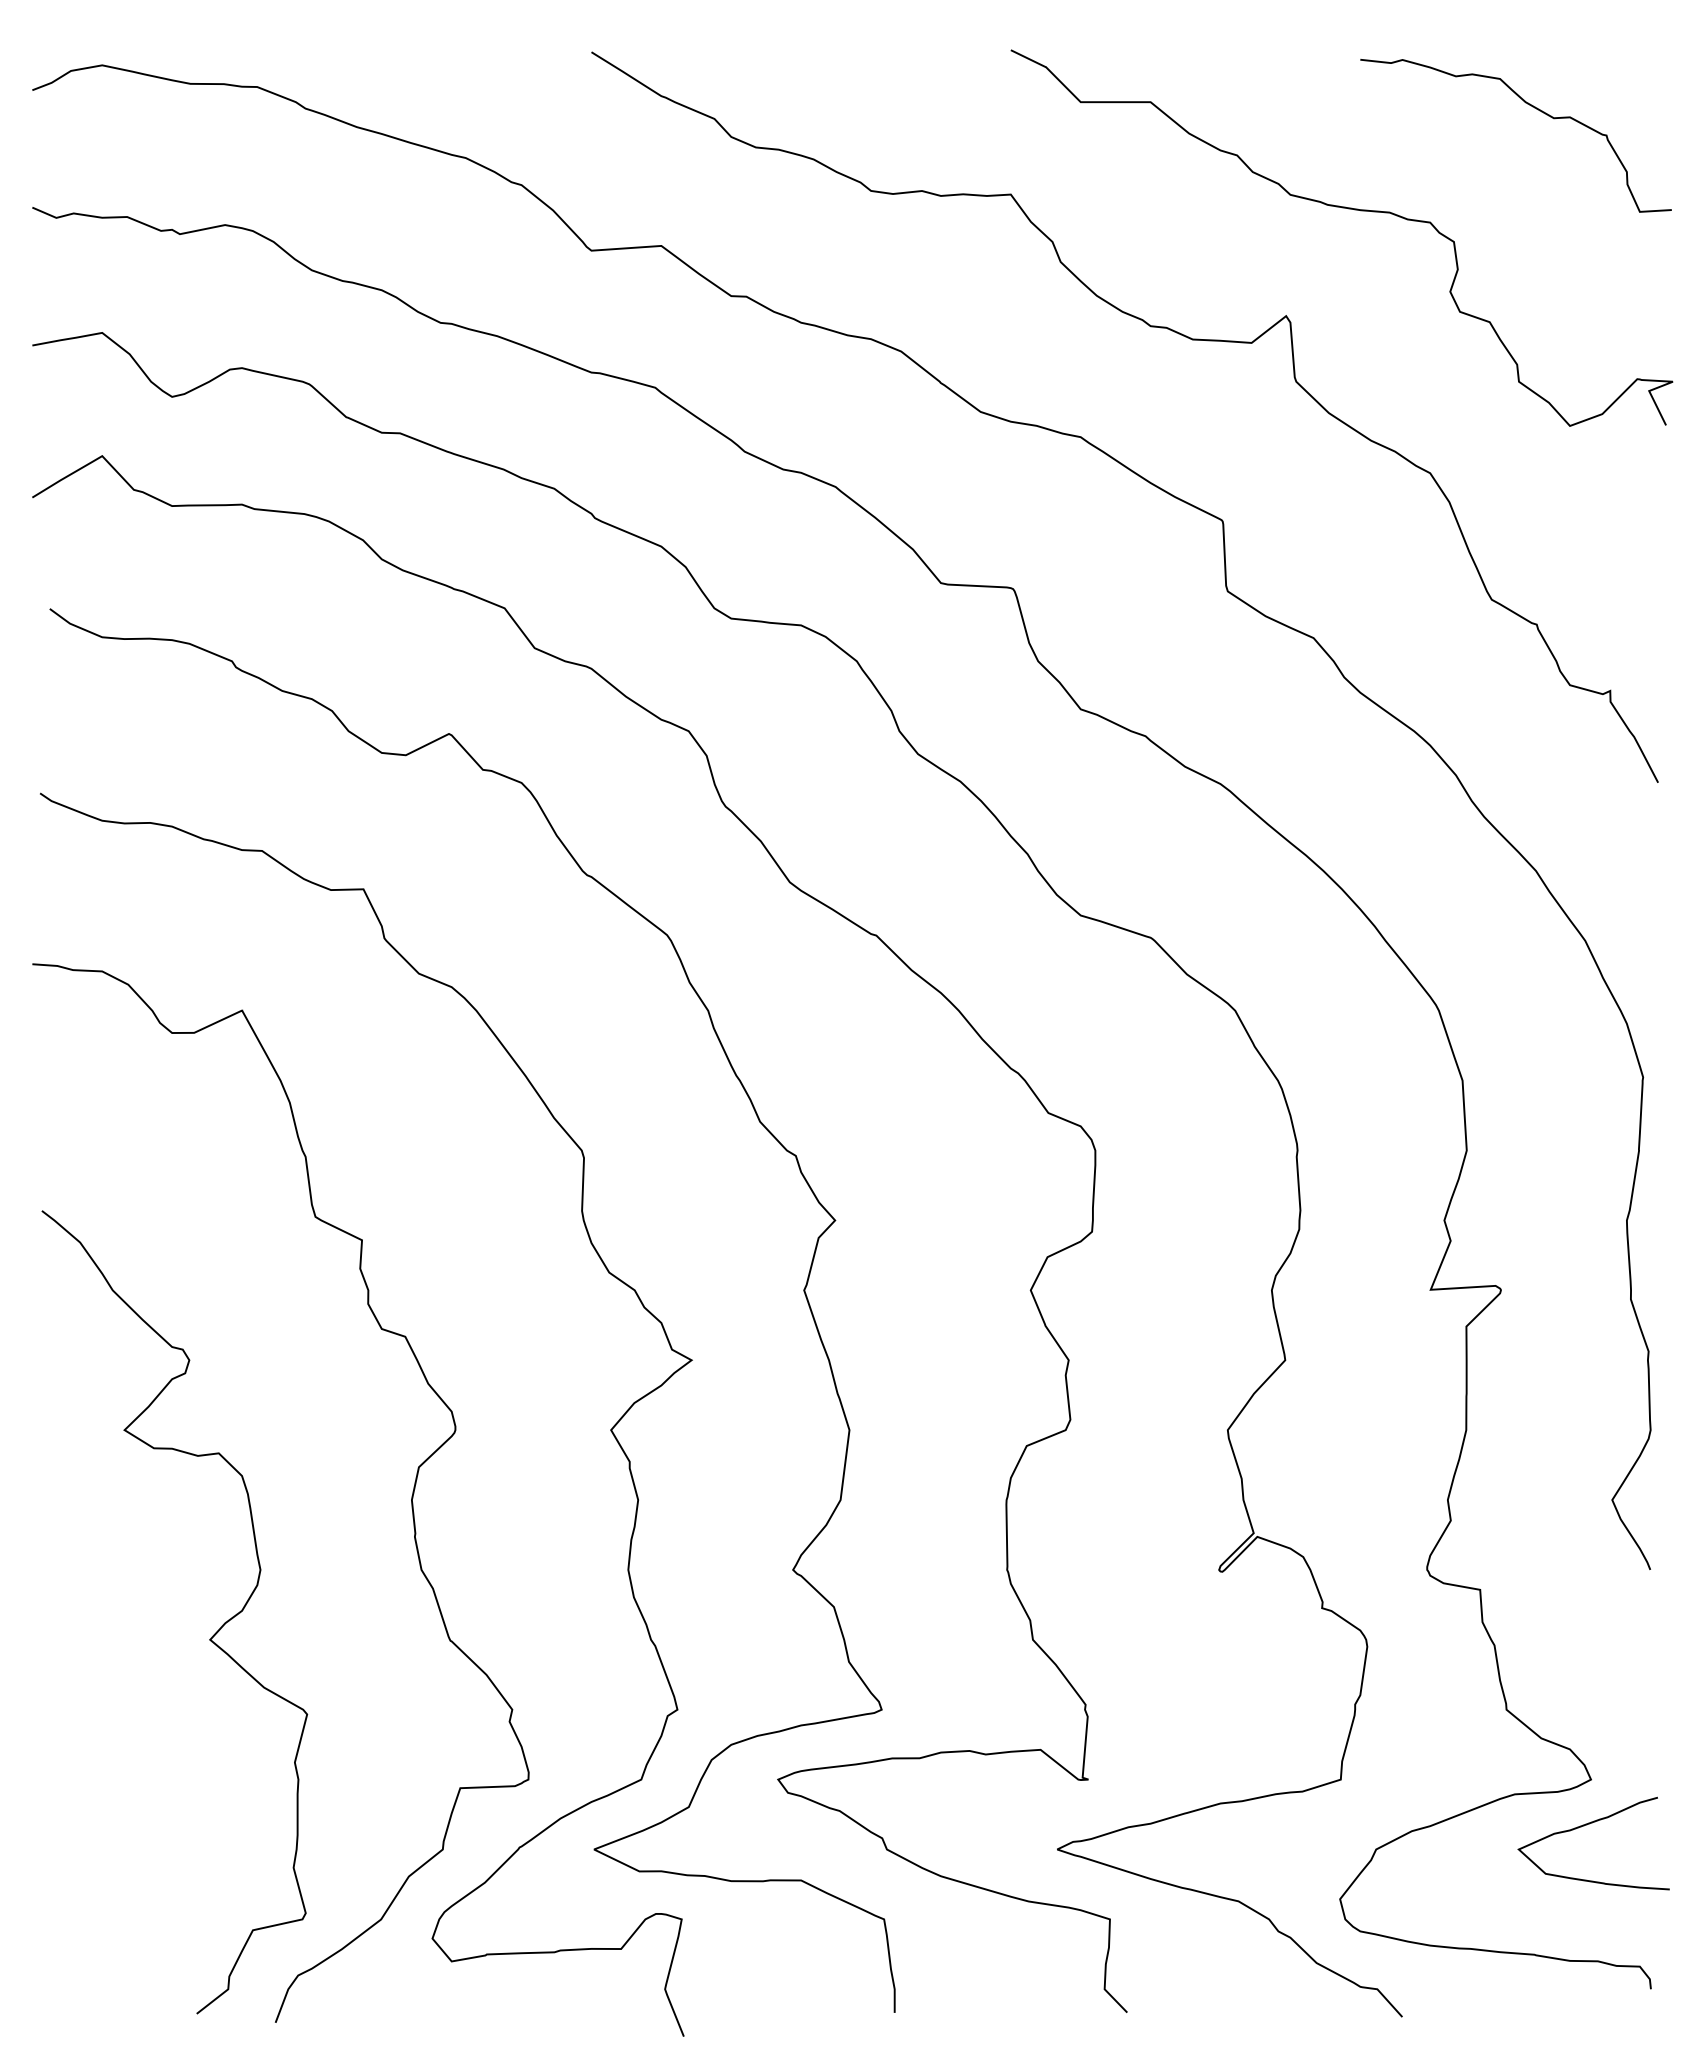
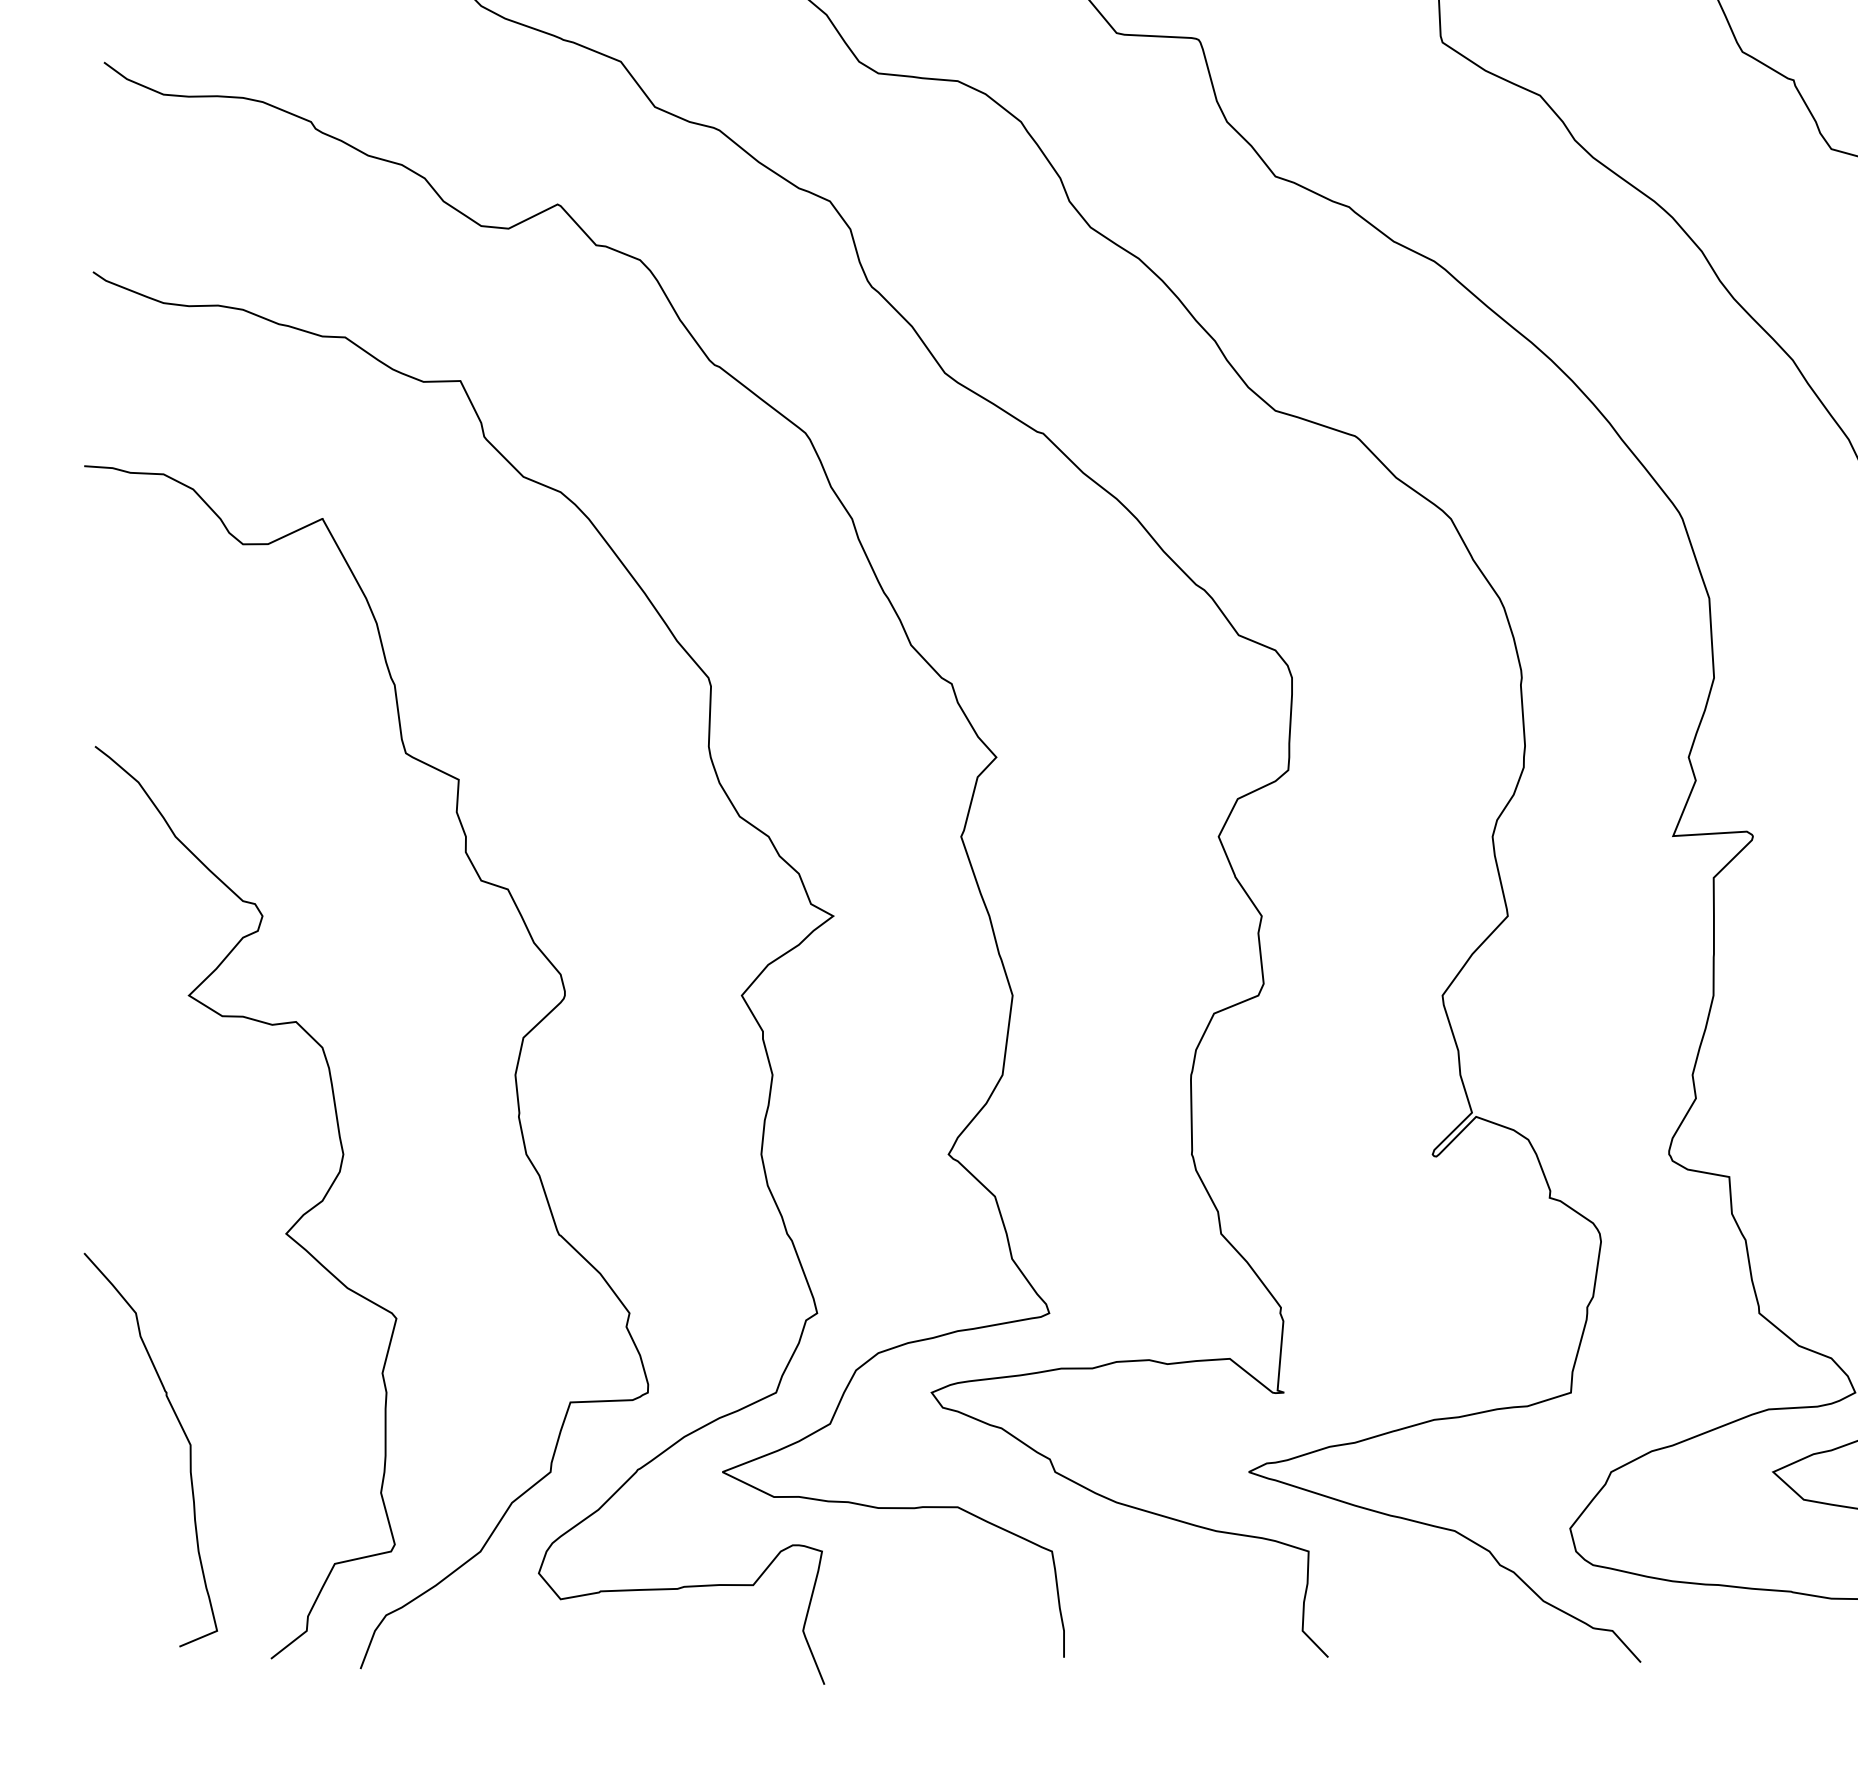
curve: (119, 1814) -> (183, 1432), added

